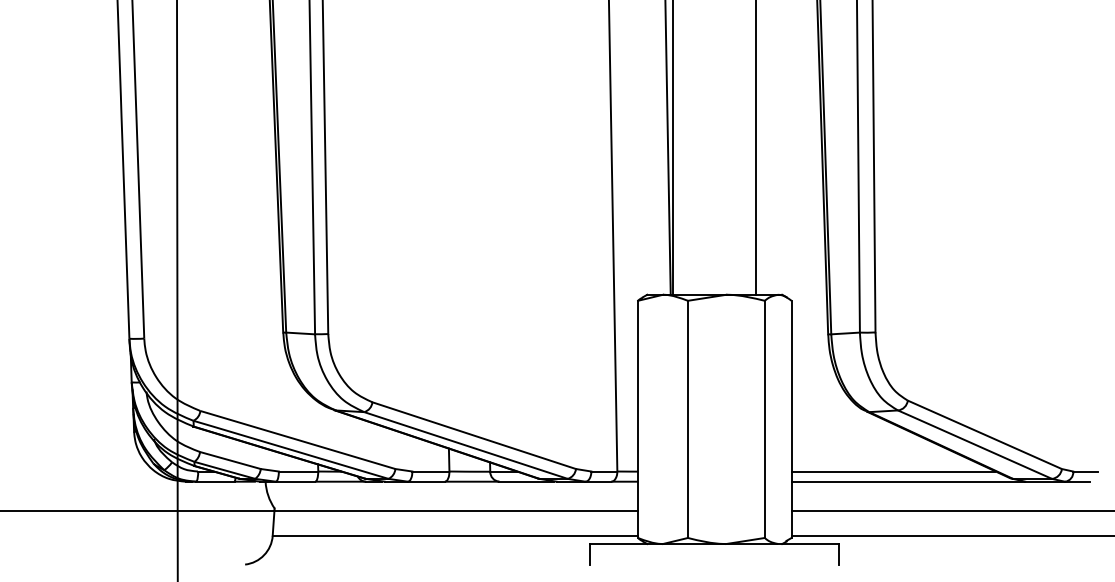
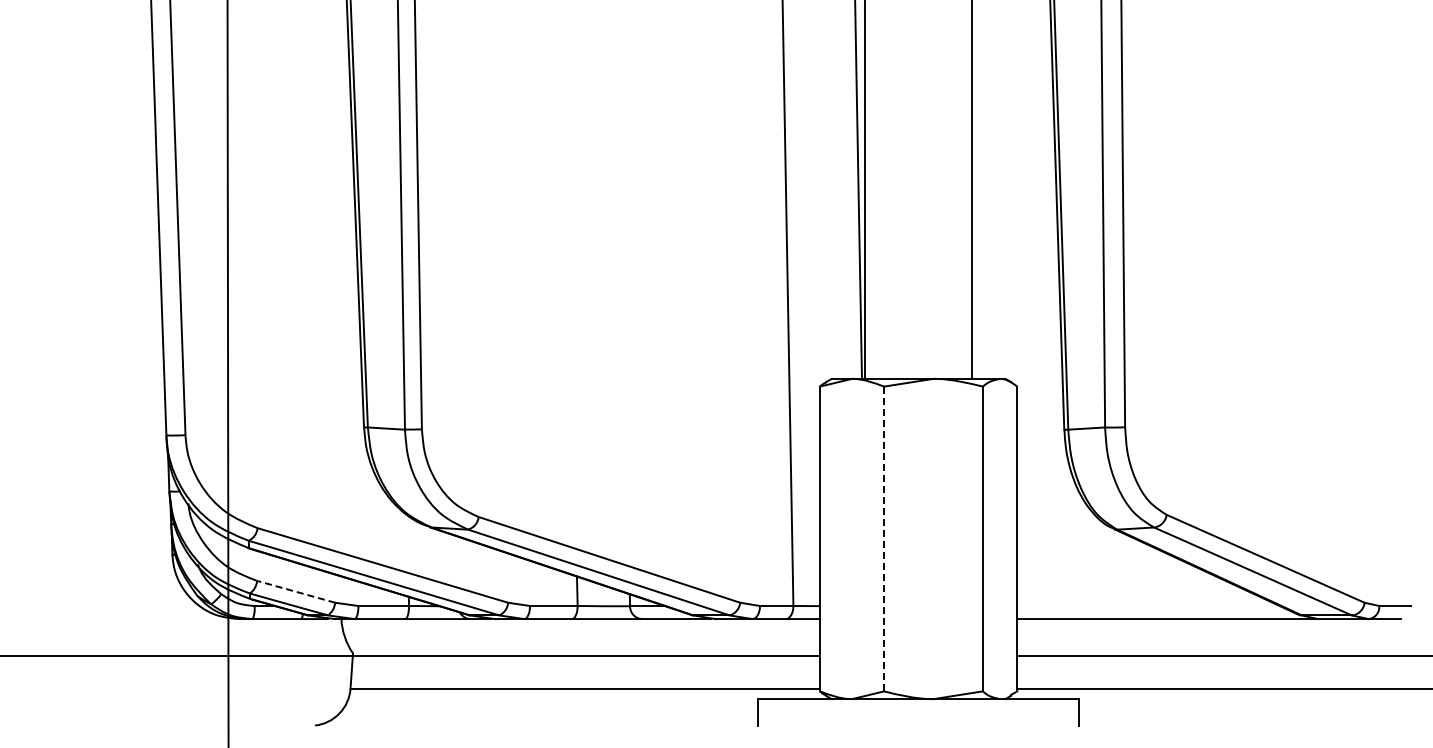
line: (688, 419) -> (884, 539), solid -> dashed
line: (230, 460) -> (296, 591), solid -> dashed
line: (893, 471) -> (1148, 606), removed

